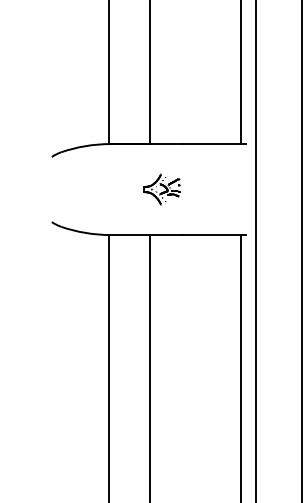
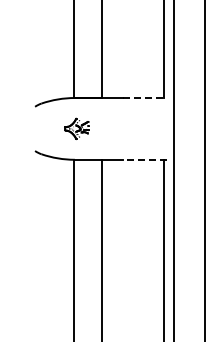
line: (214, 144) -> (145, 98), solid -> dashed
part: (161, 188) -> (76, 128), moved
line: (214, 234) -> (145, 159), solid -> dashed

